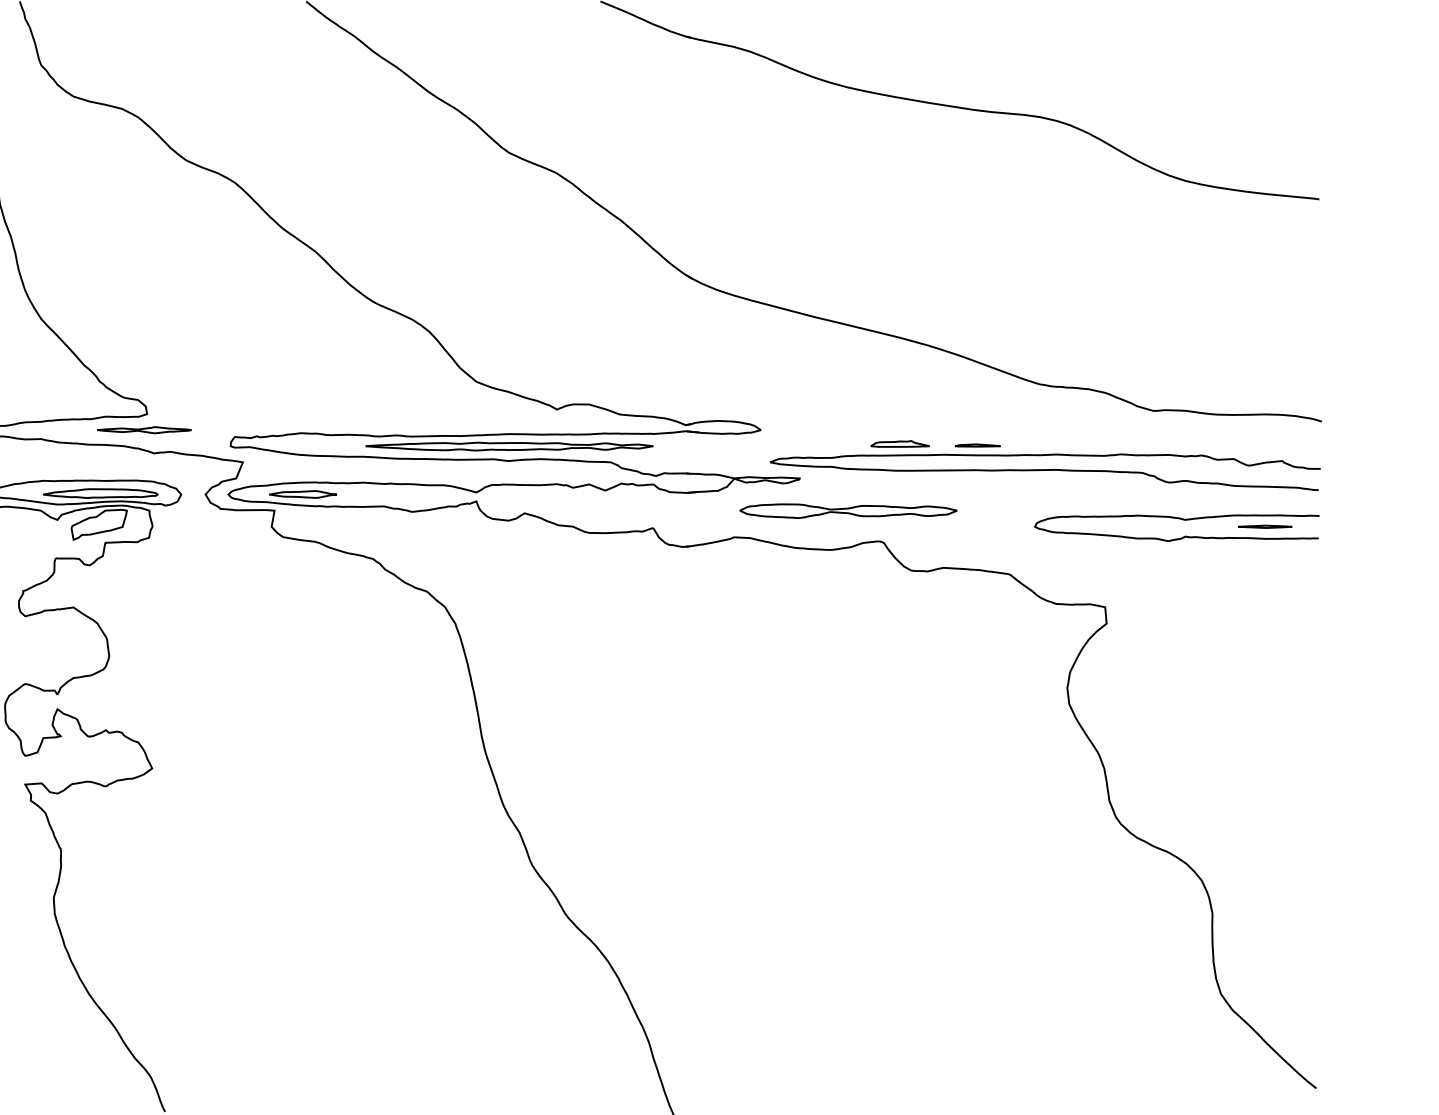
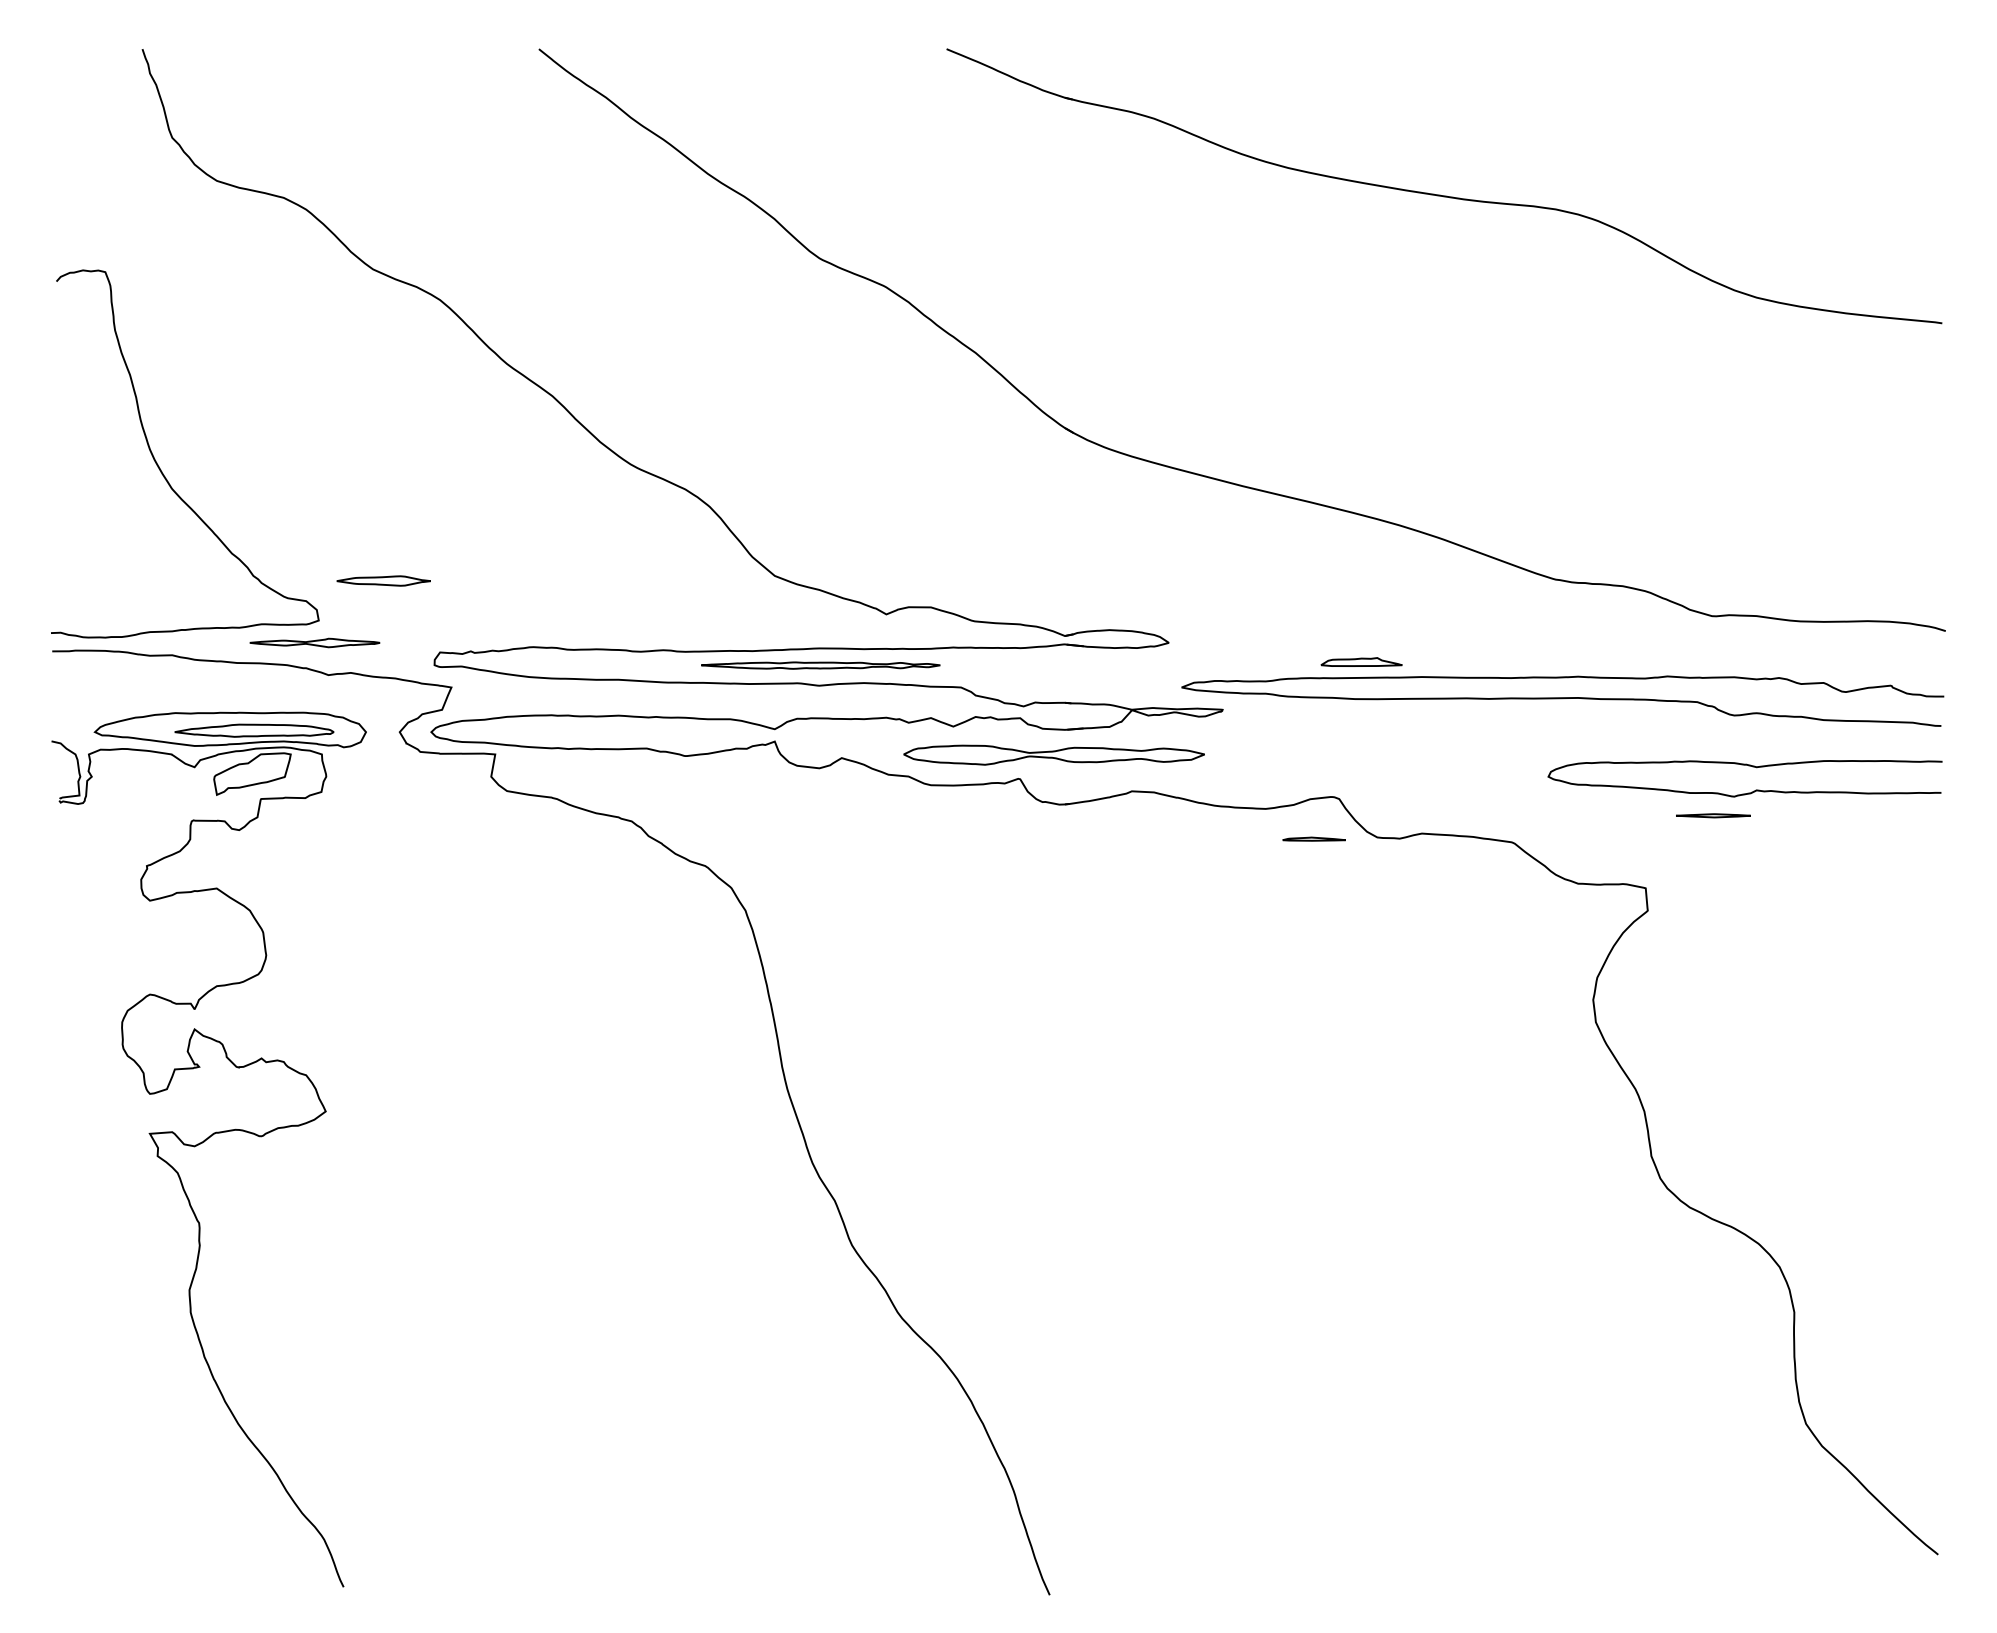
part: (977, 445) -> (1313, 838), moved
part: (509, 446) -> (820, 665), size x0.6
part: (302, 494) -> (383, 580), moved
part: (848, 510) -> (1053, 754), moved
part: (1265, 526) -> (1713, 815), moved

